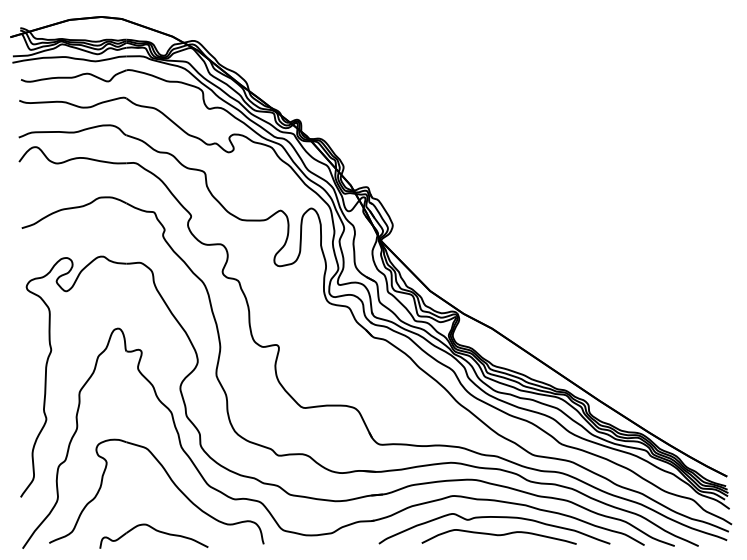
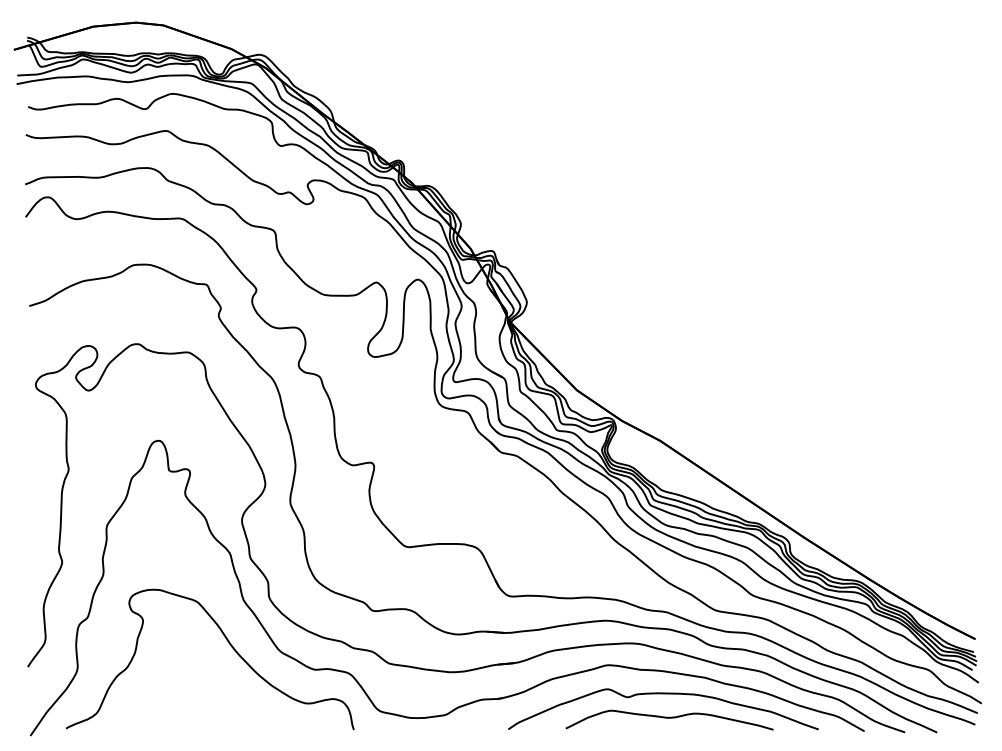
part: (156, 531) -> (209, 712), removed

